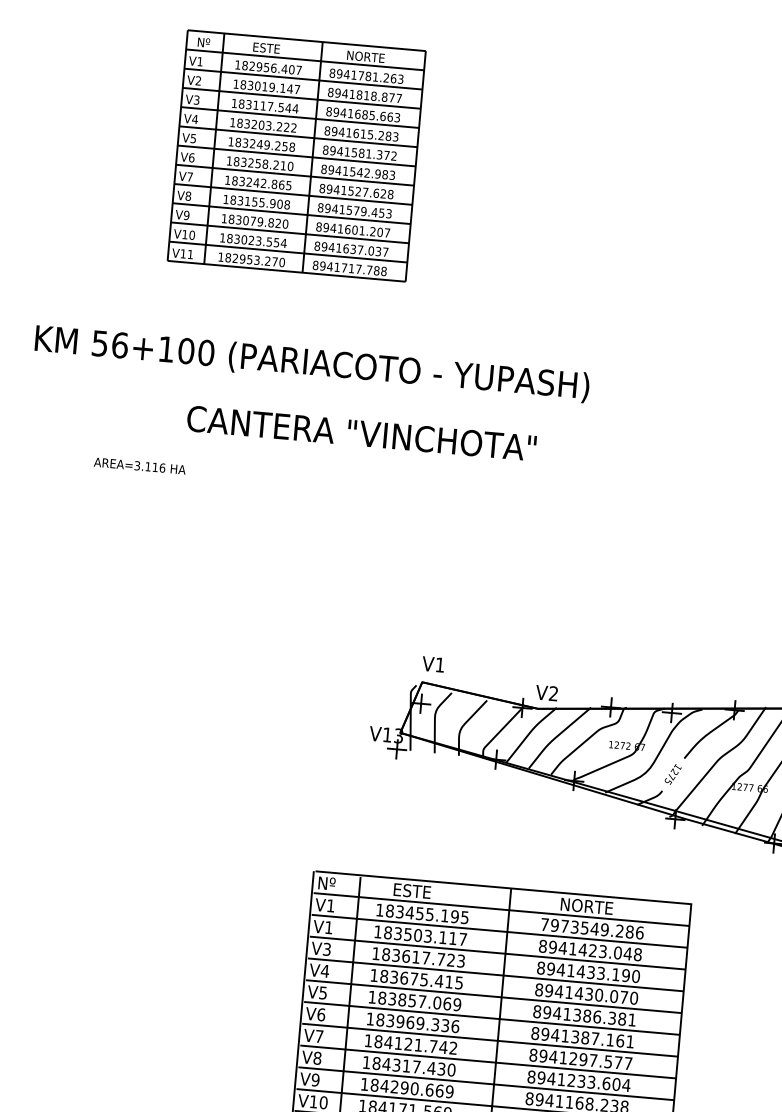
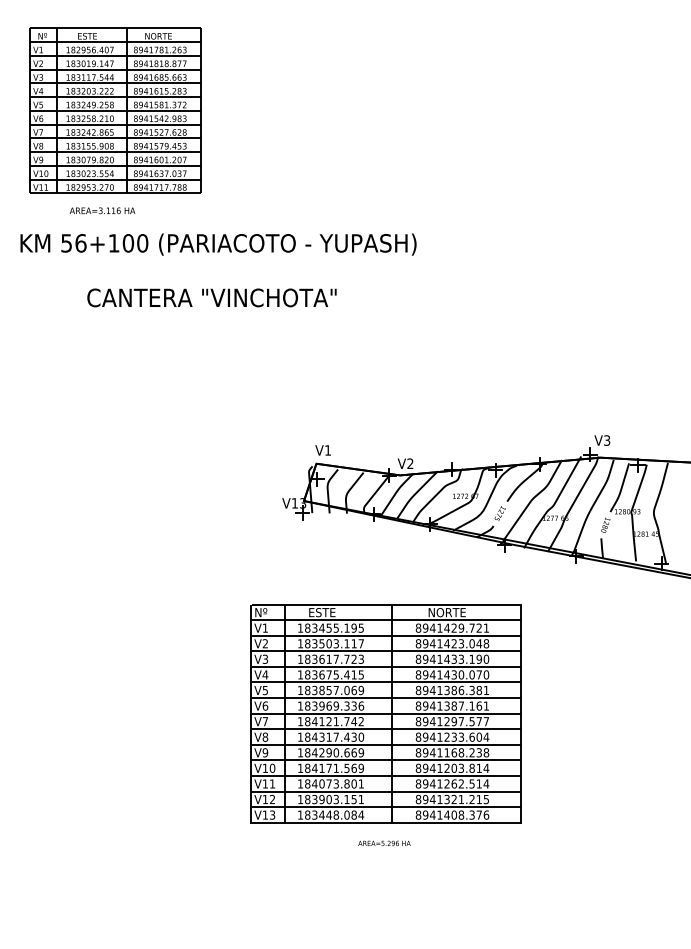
part: (296, 155) -> (115, 110), moved
text: (361, 432) -> (211, 297), moved
text: (139, 465) -> (102, 210), moved
text: (327, 927) -> (264, 643), V1 -> V2
text: (592, 927) -> (452, 627), 7973549.286 -> 8941429.721

